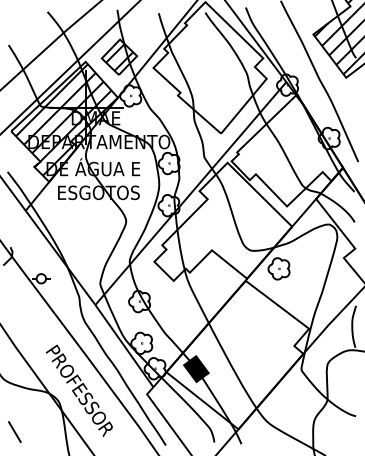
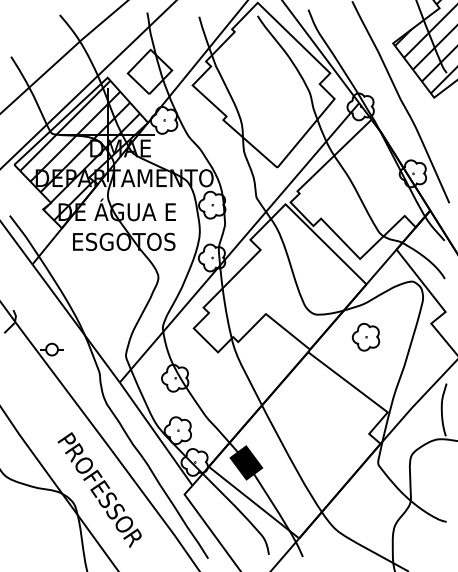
hatch: (119, 56) -> (150, 71), removed
part: (278, 269) -> (365, 337), moved
line: (14, 431) -> (18, 541), removed

